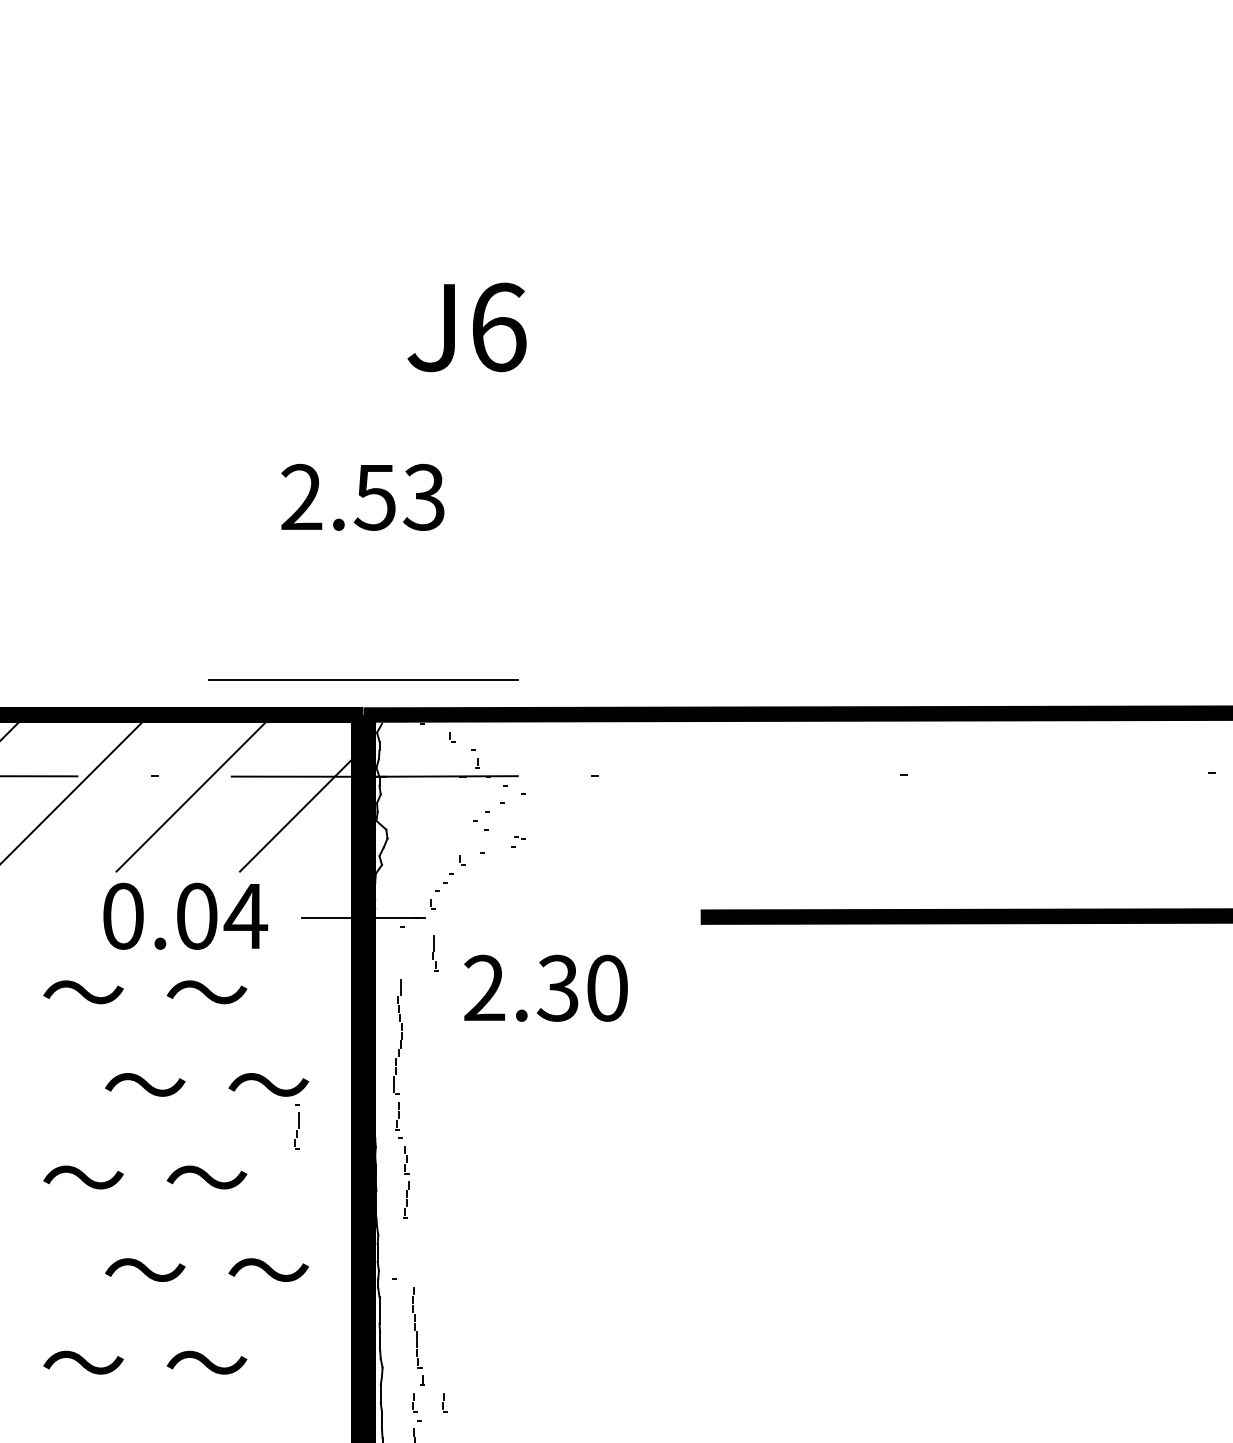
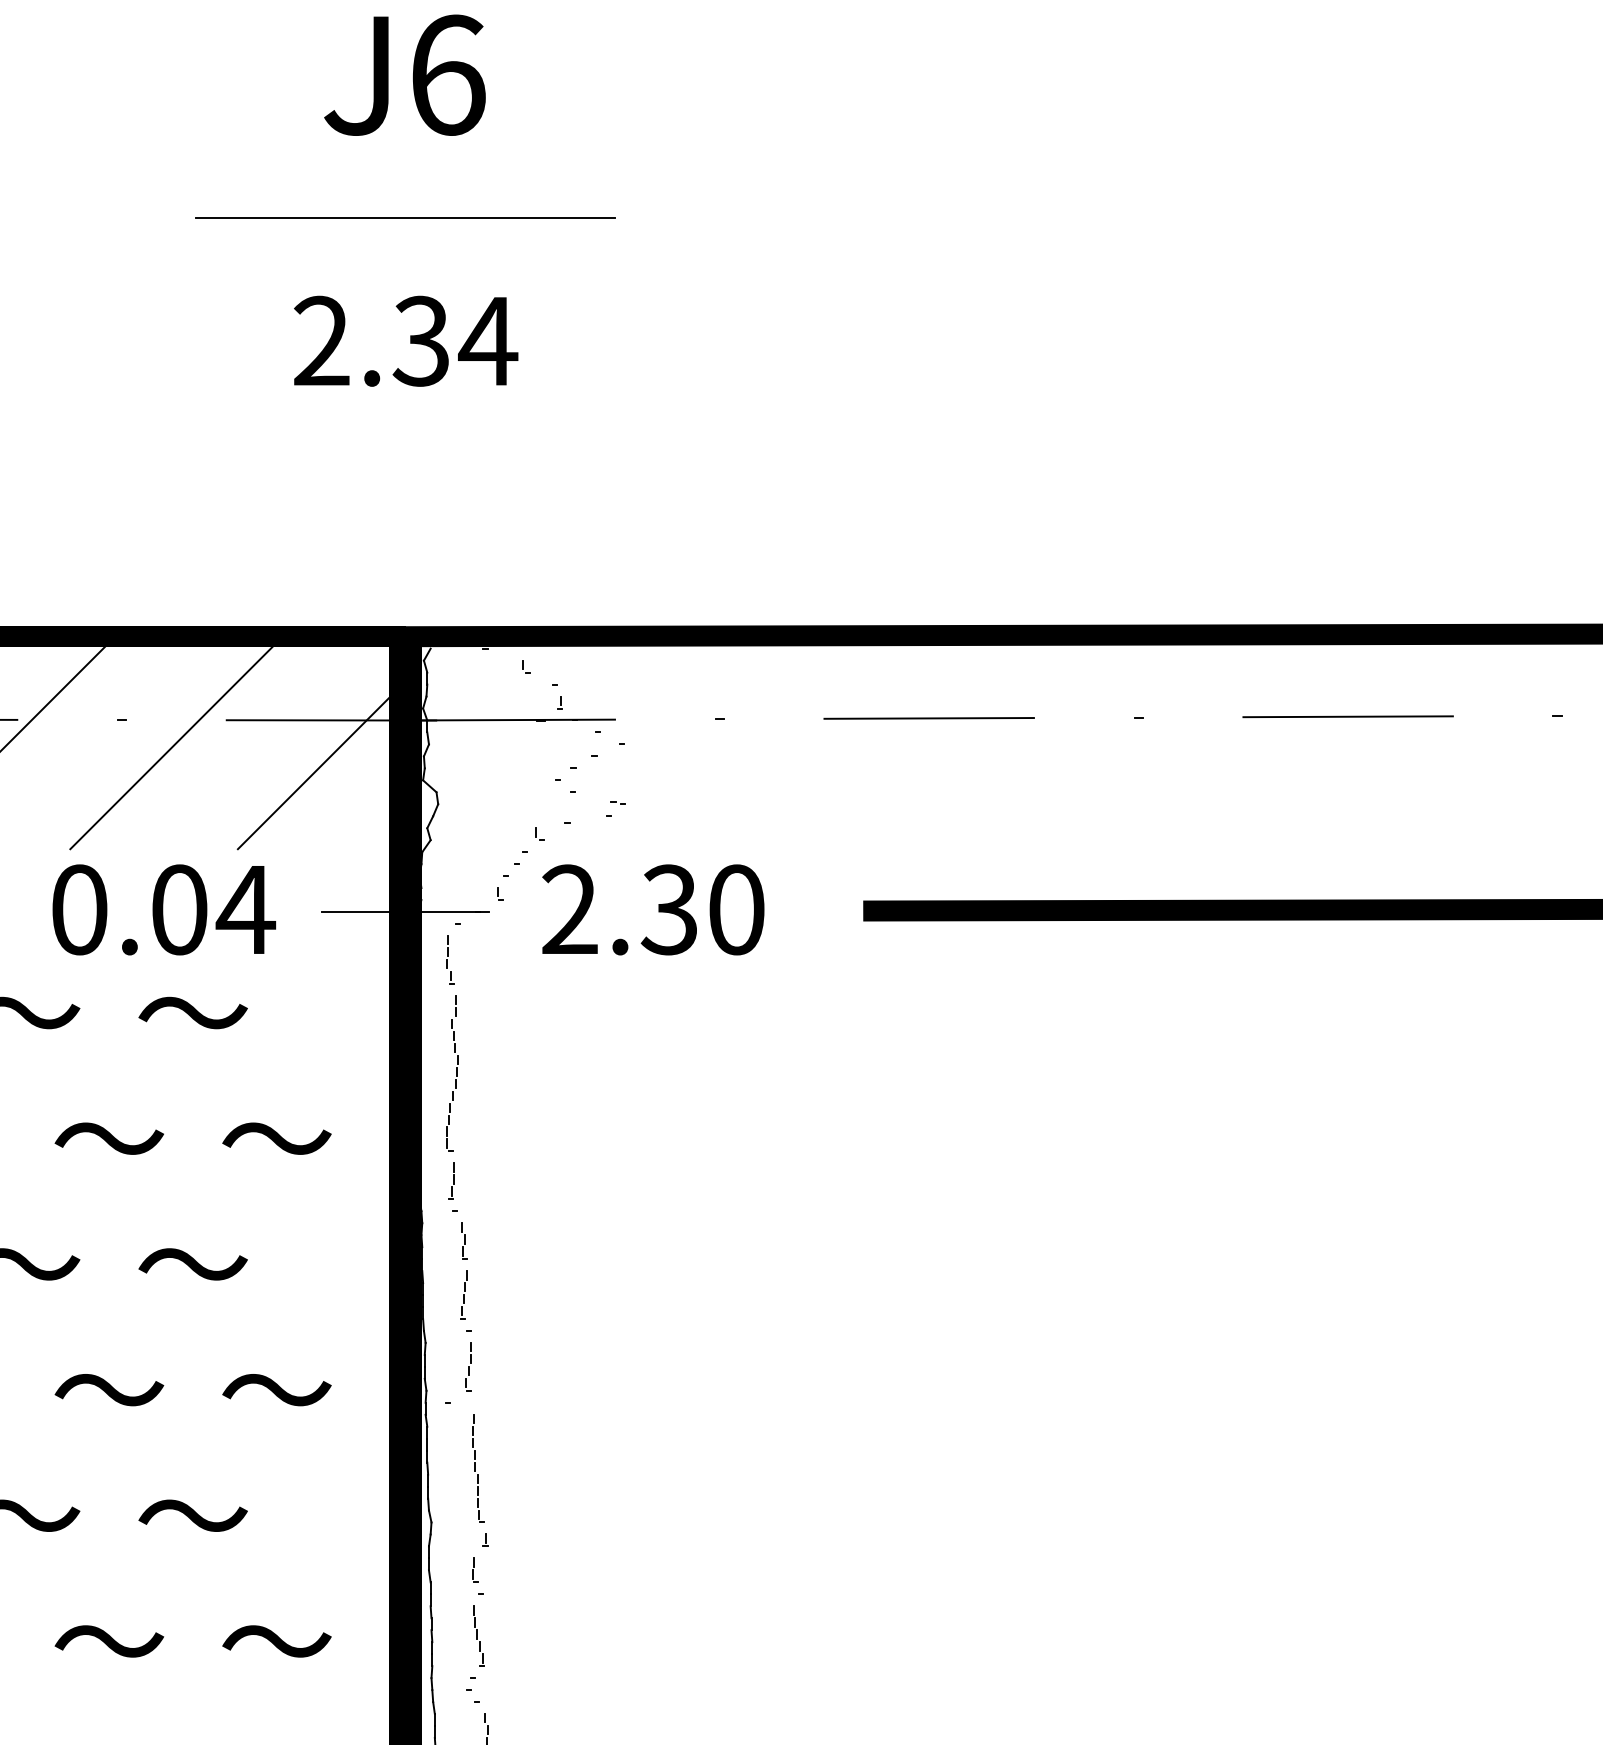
text: (466, 327) -> (404, 75), moved
text: (399, 496) -> (454, 340), 2.53 -> 2.34
line: (363, 679) -> (405, 216), moved
line: (1057, 773) -> (1347, 716), added
line: (749, 774) -> (929, 717), added
part: (435, 953) -> (450, 960), moved
text: (545, 987) -> (652, 908), moved
part: (296, 1126) -> (467, 1360), moved
part: (444, 1402) -> (515, 1569), removed

